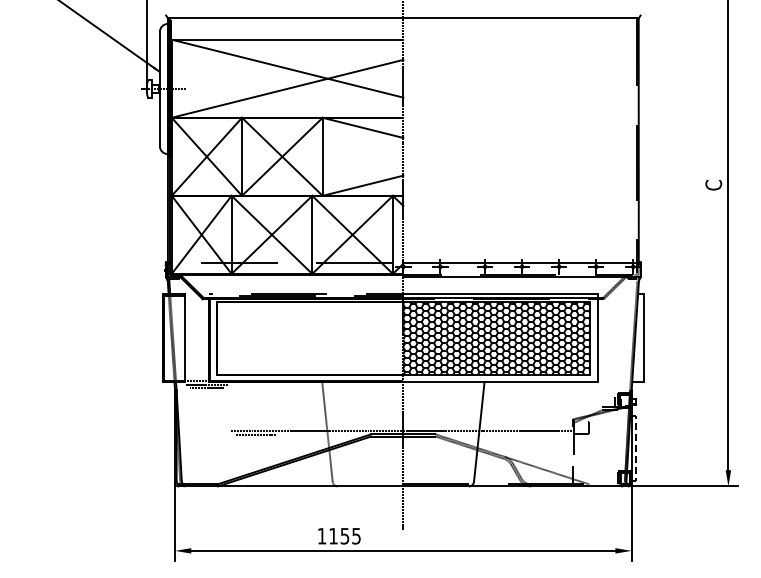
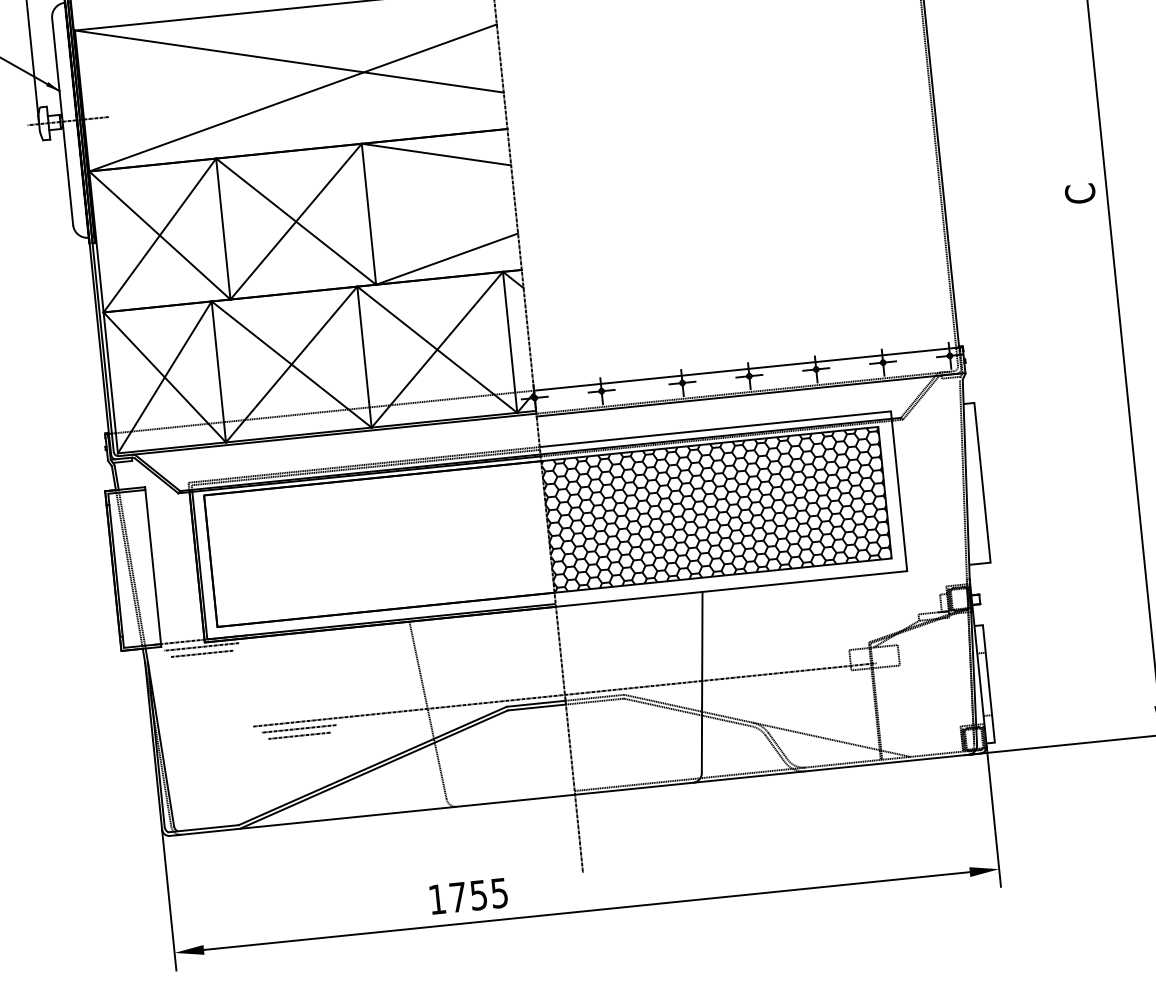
line: (255, 438) -> (299, 735), added
line: (636, 448) -> (989, 683), dashed -> solid
text: (333, 536) -> (458, 897), 1155 -> 1755

